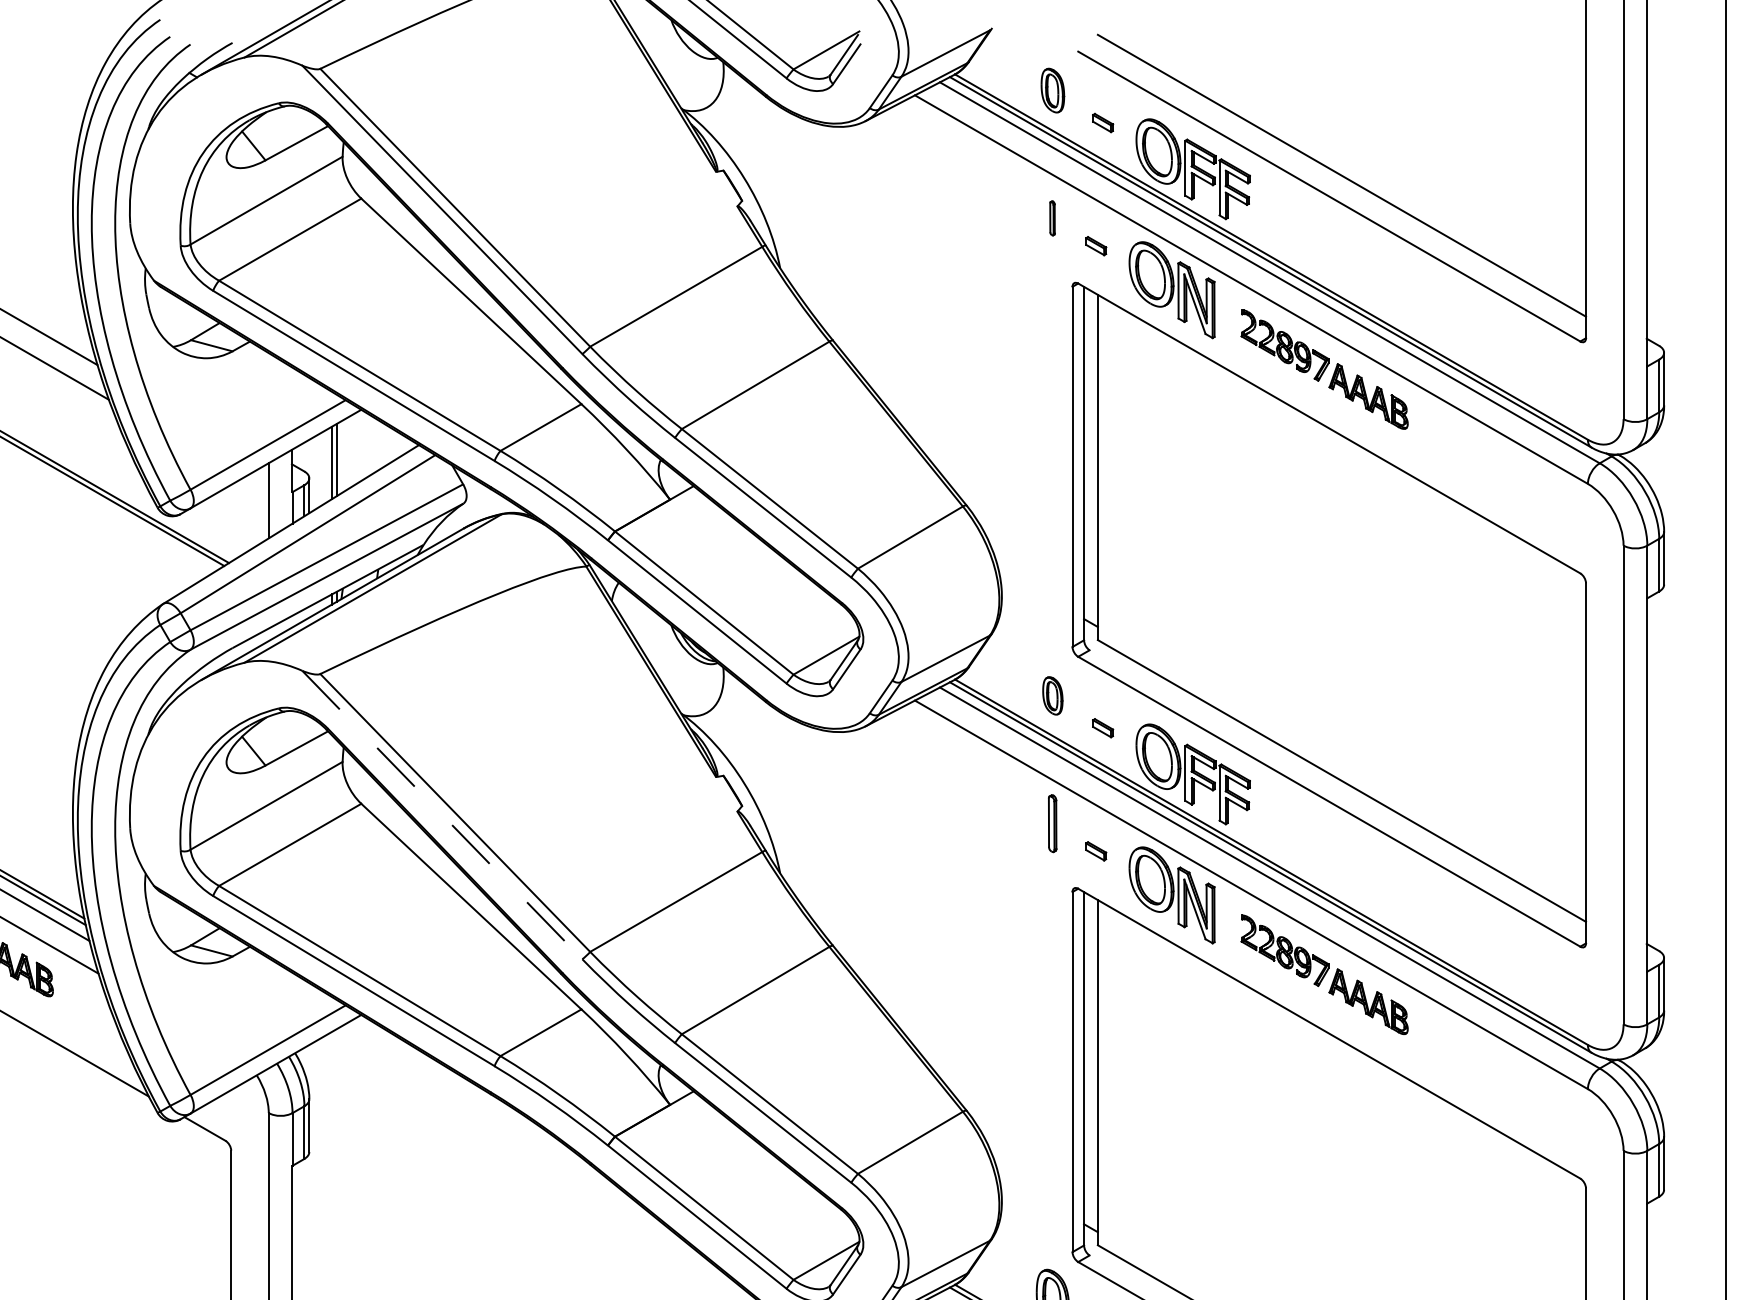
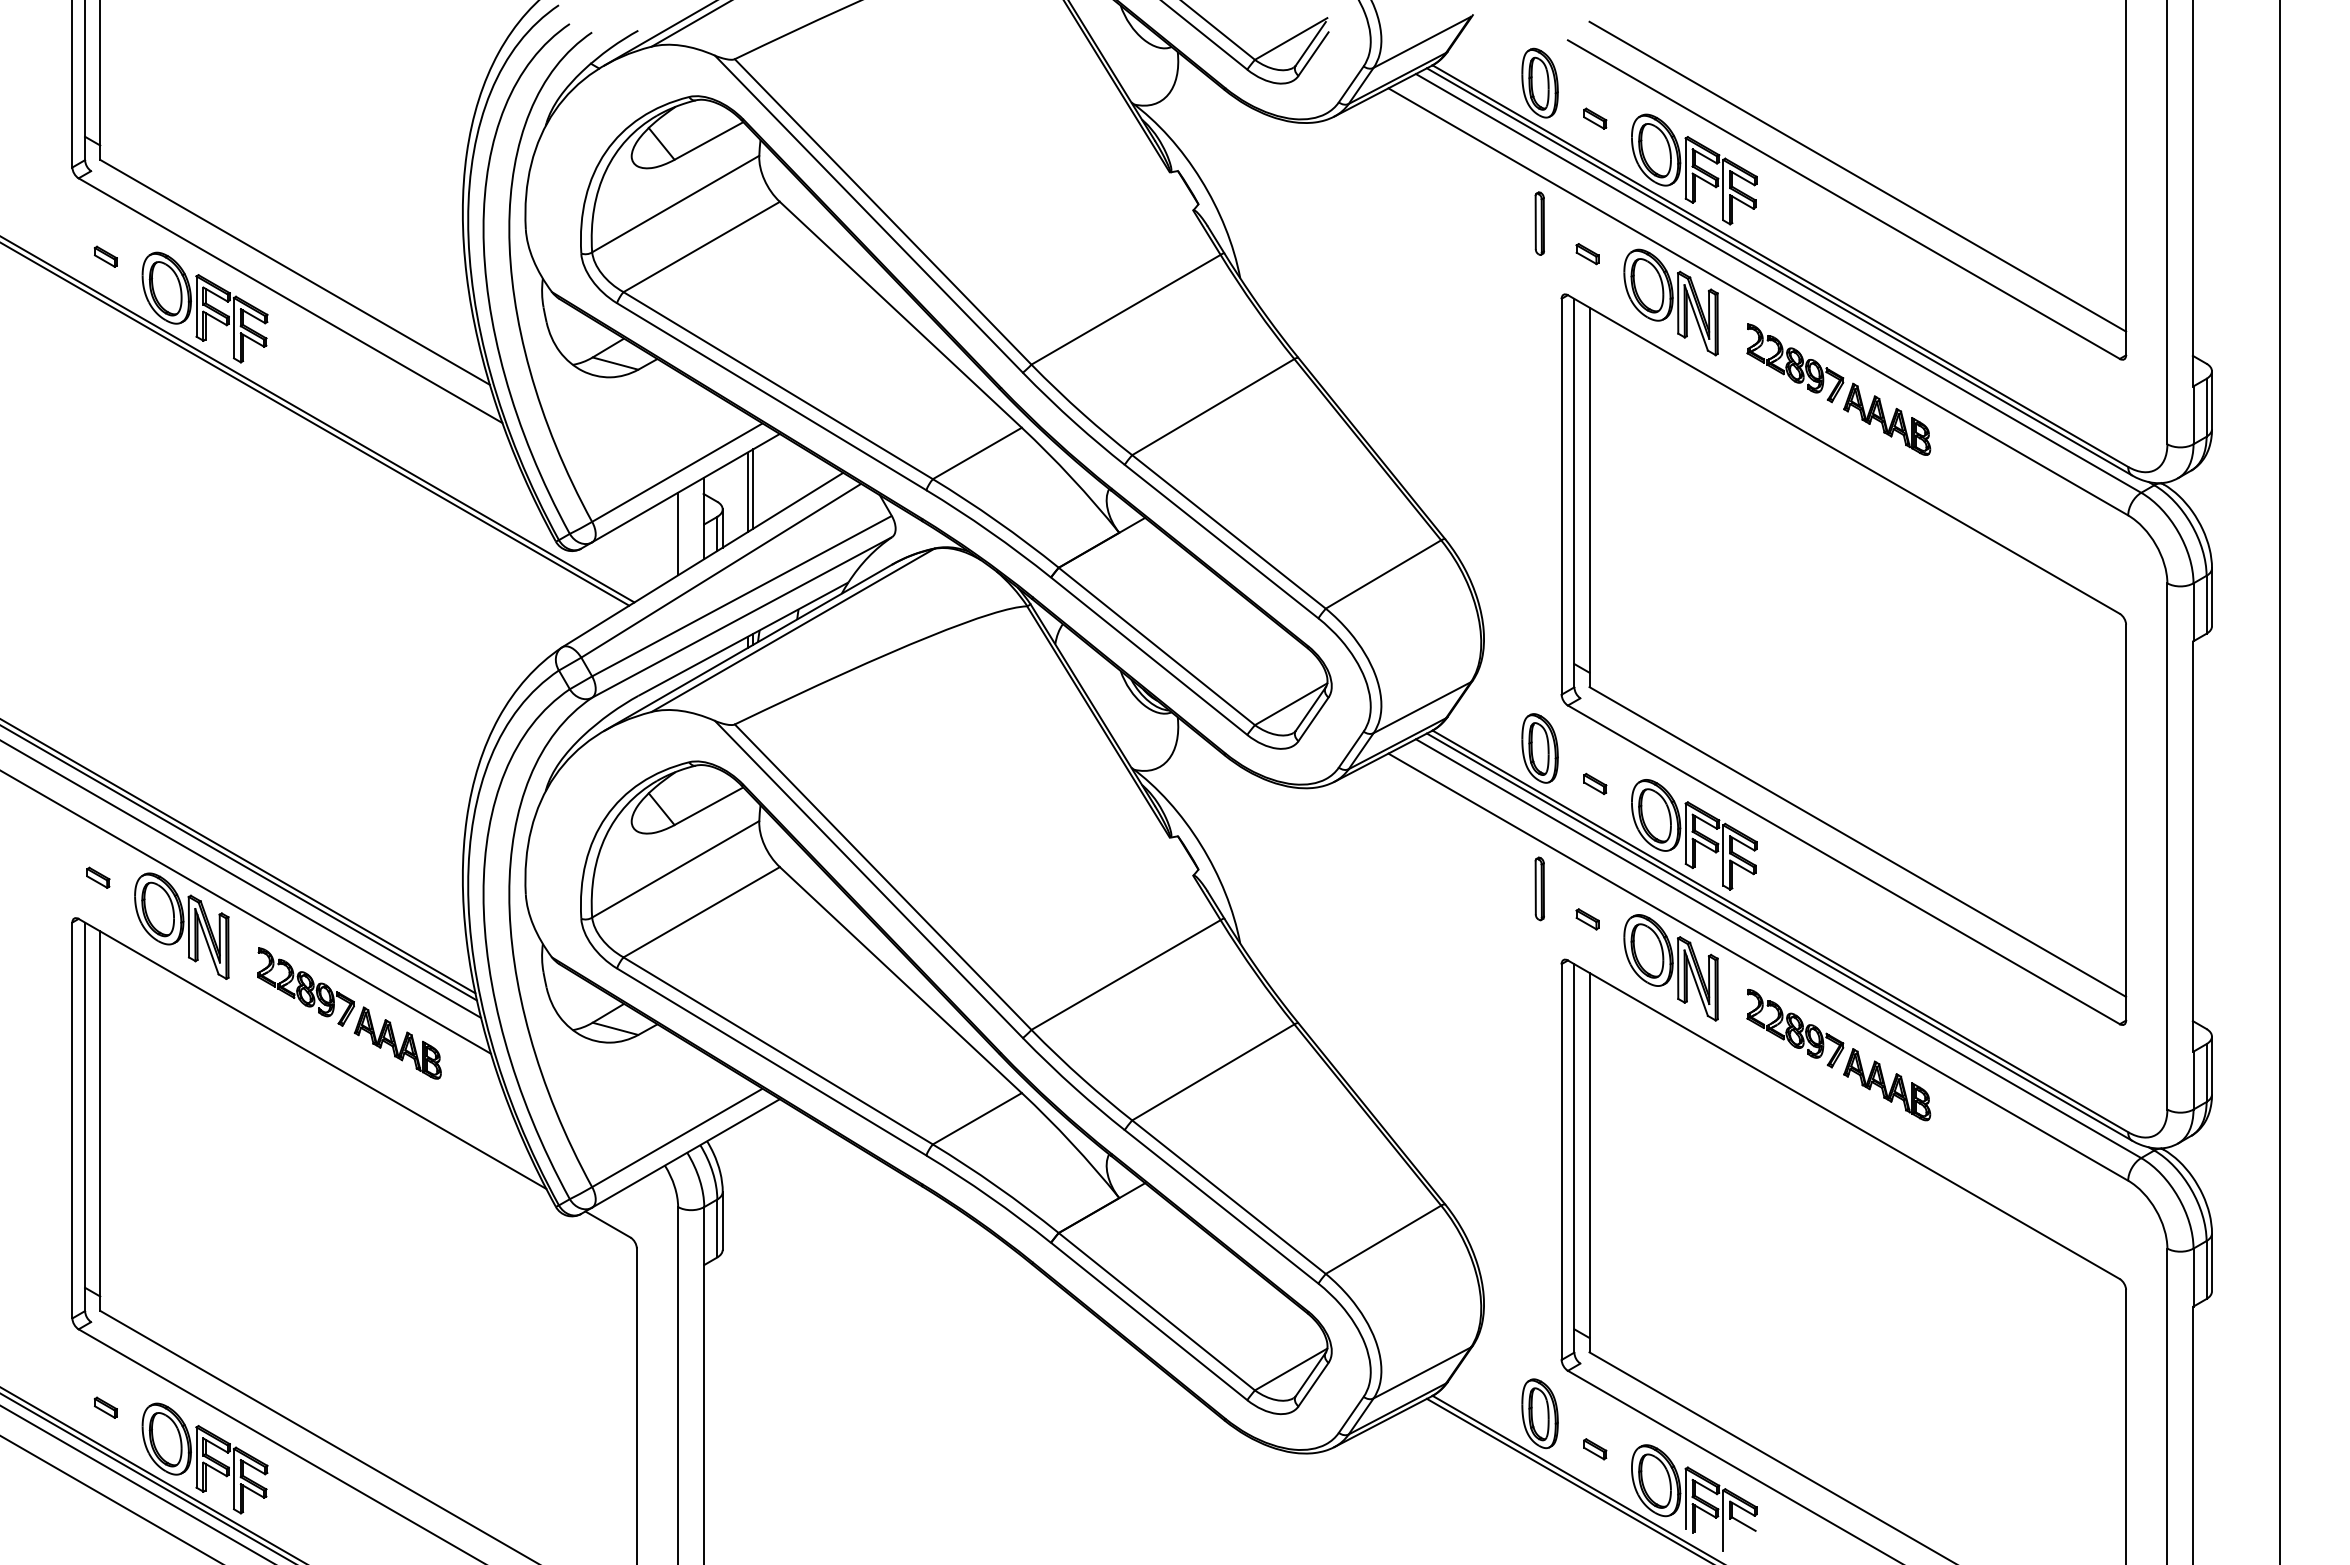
part: (1052, 90) -> (1539, 82), size x1.43
part: (1052, 218) -> (1539, 223), size x1.67
part: (1052, 695) -> (1539, 748), size x1.67
line: (441, 815) -> (868, 879), dashed -> solid

